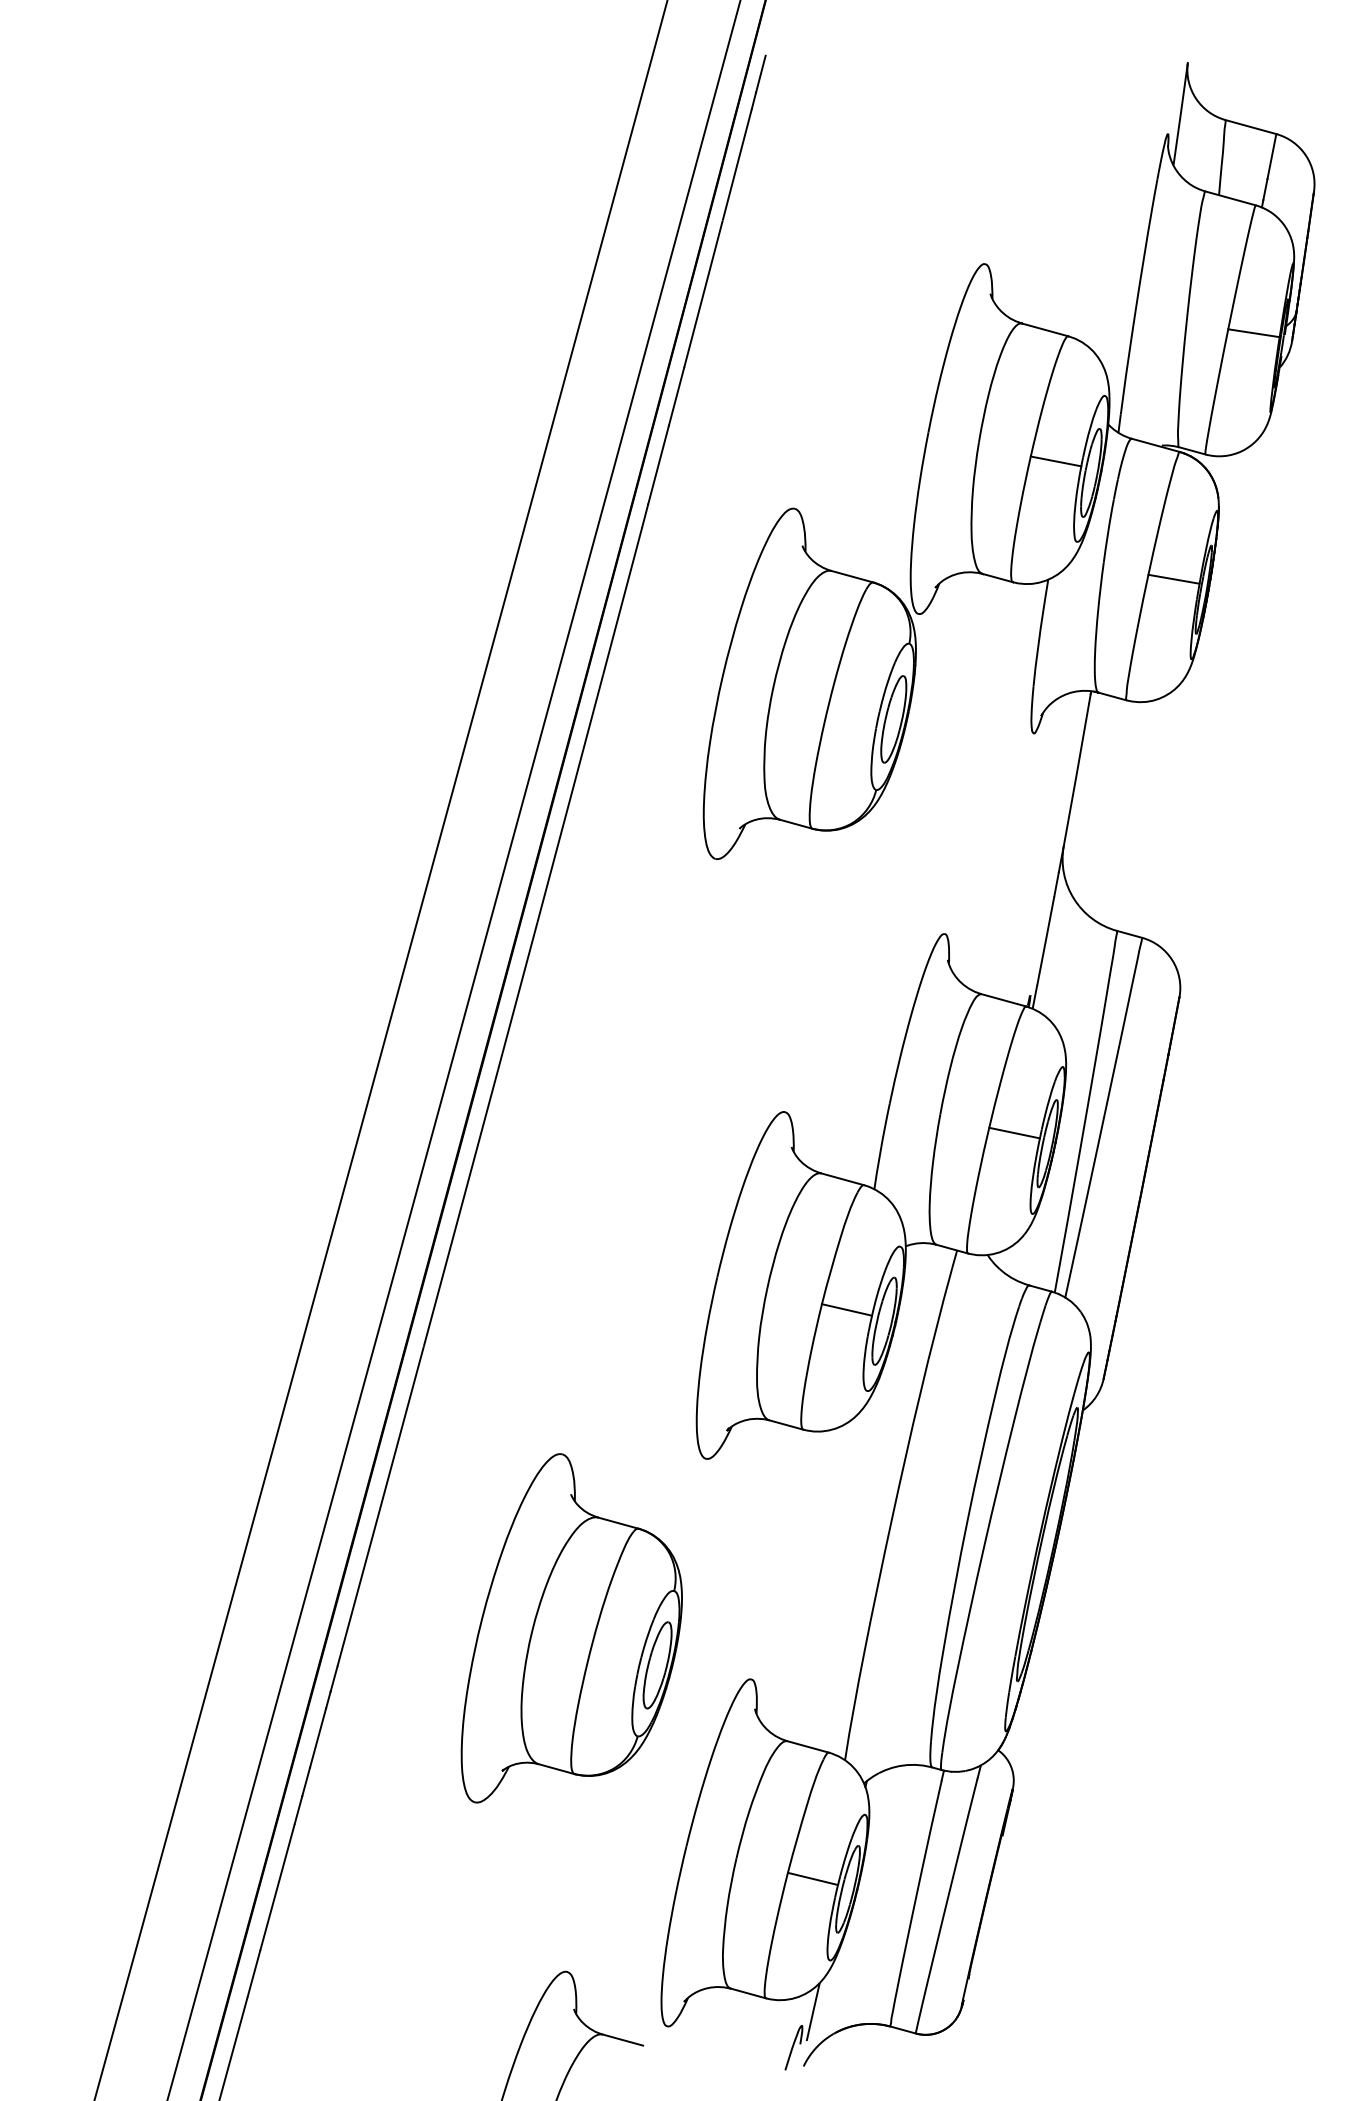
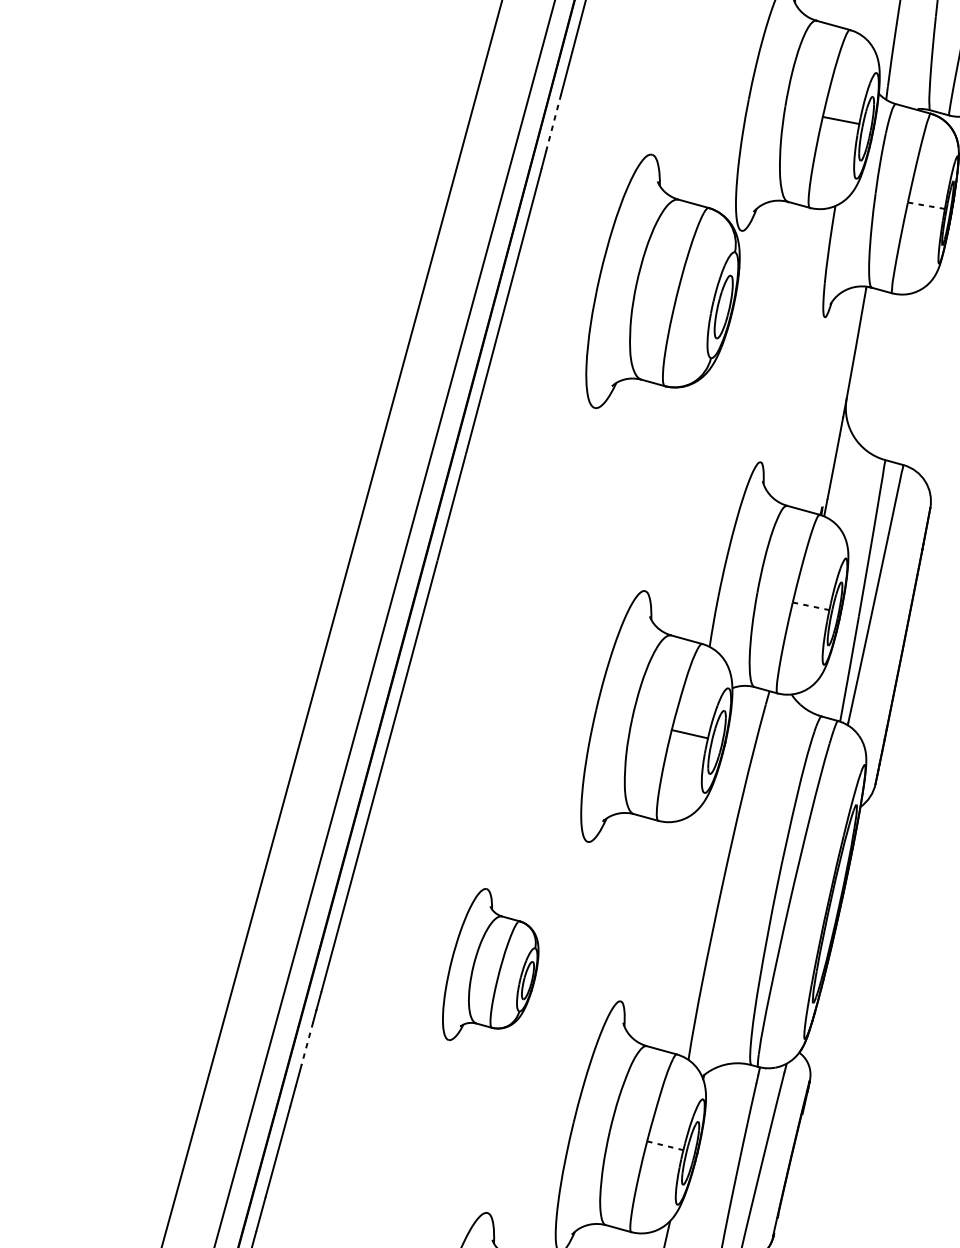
line: (658, 465) -> (553, 123), solid -> dashed
line: (1174, 579) -> (926, 205), solid -> dashed
line: (1014, 1133) -> (811, 606), solid -> dashed
part: (571, 1628) -> (490, 964), size x0.6
line: (318, 1738) -> (307, 1044), solid -> dashed
line: (812, 1878) -> (664, 1145), solid -> dashed

